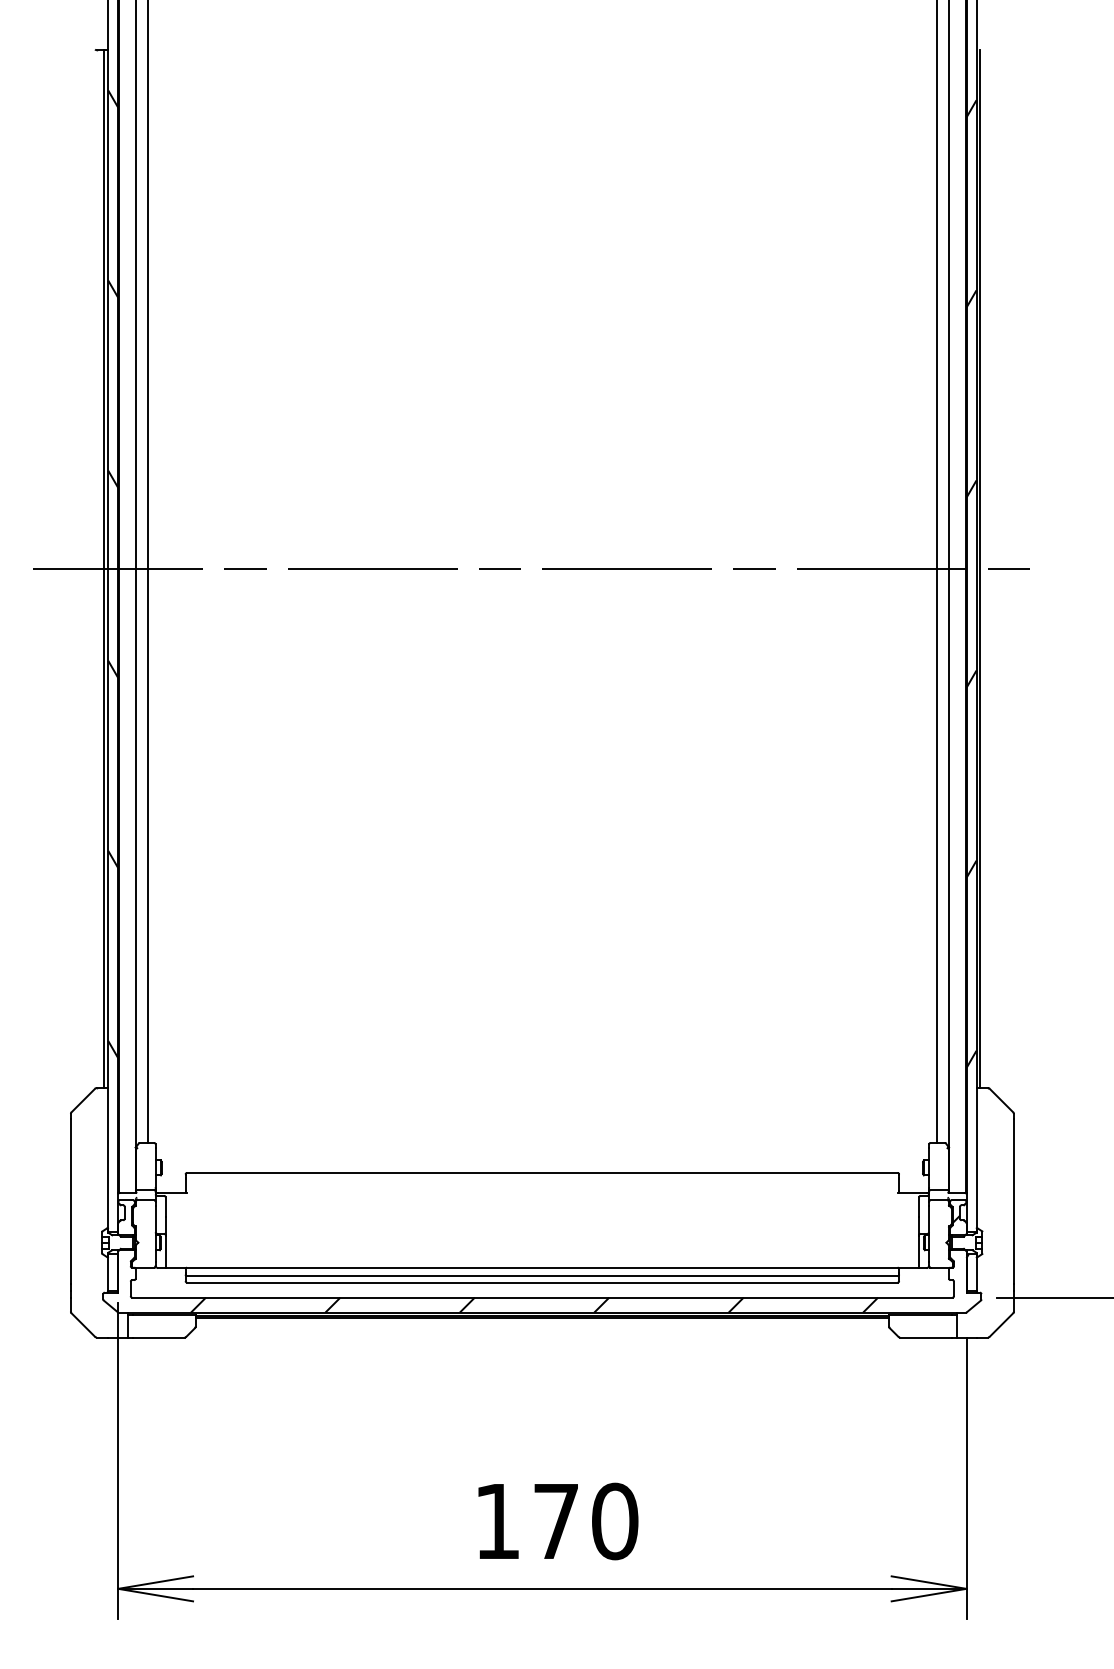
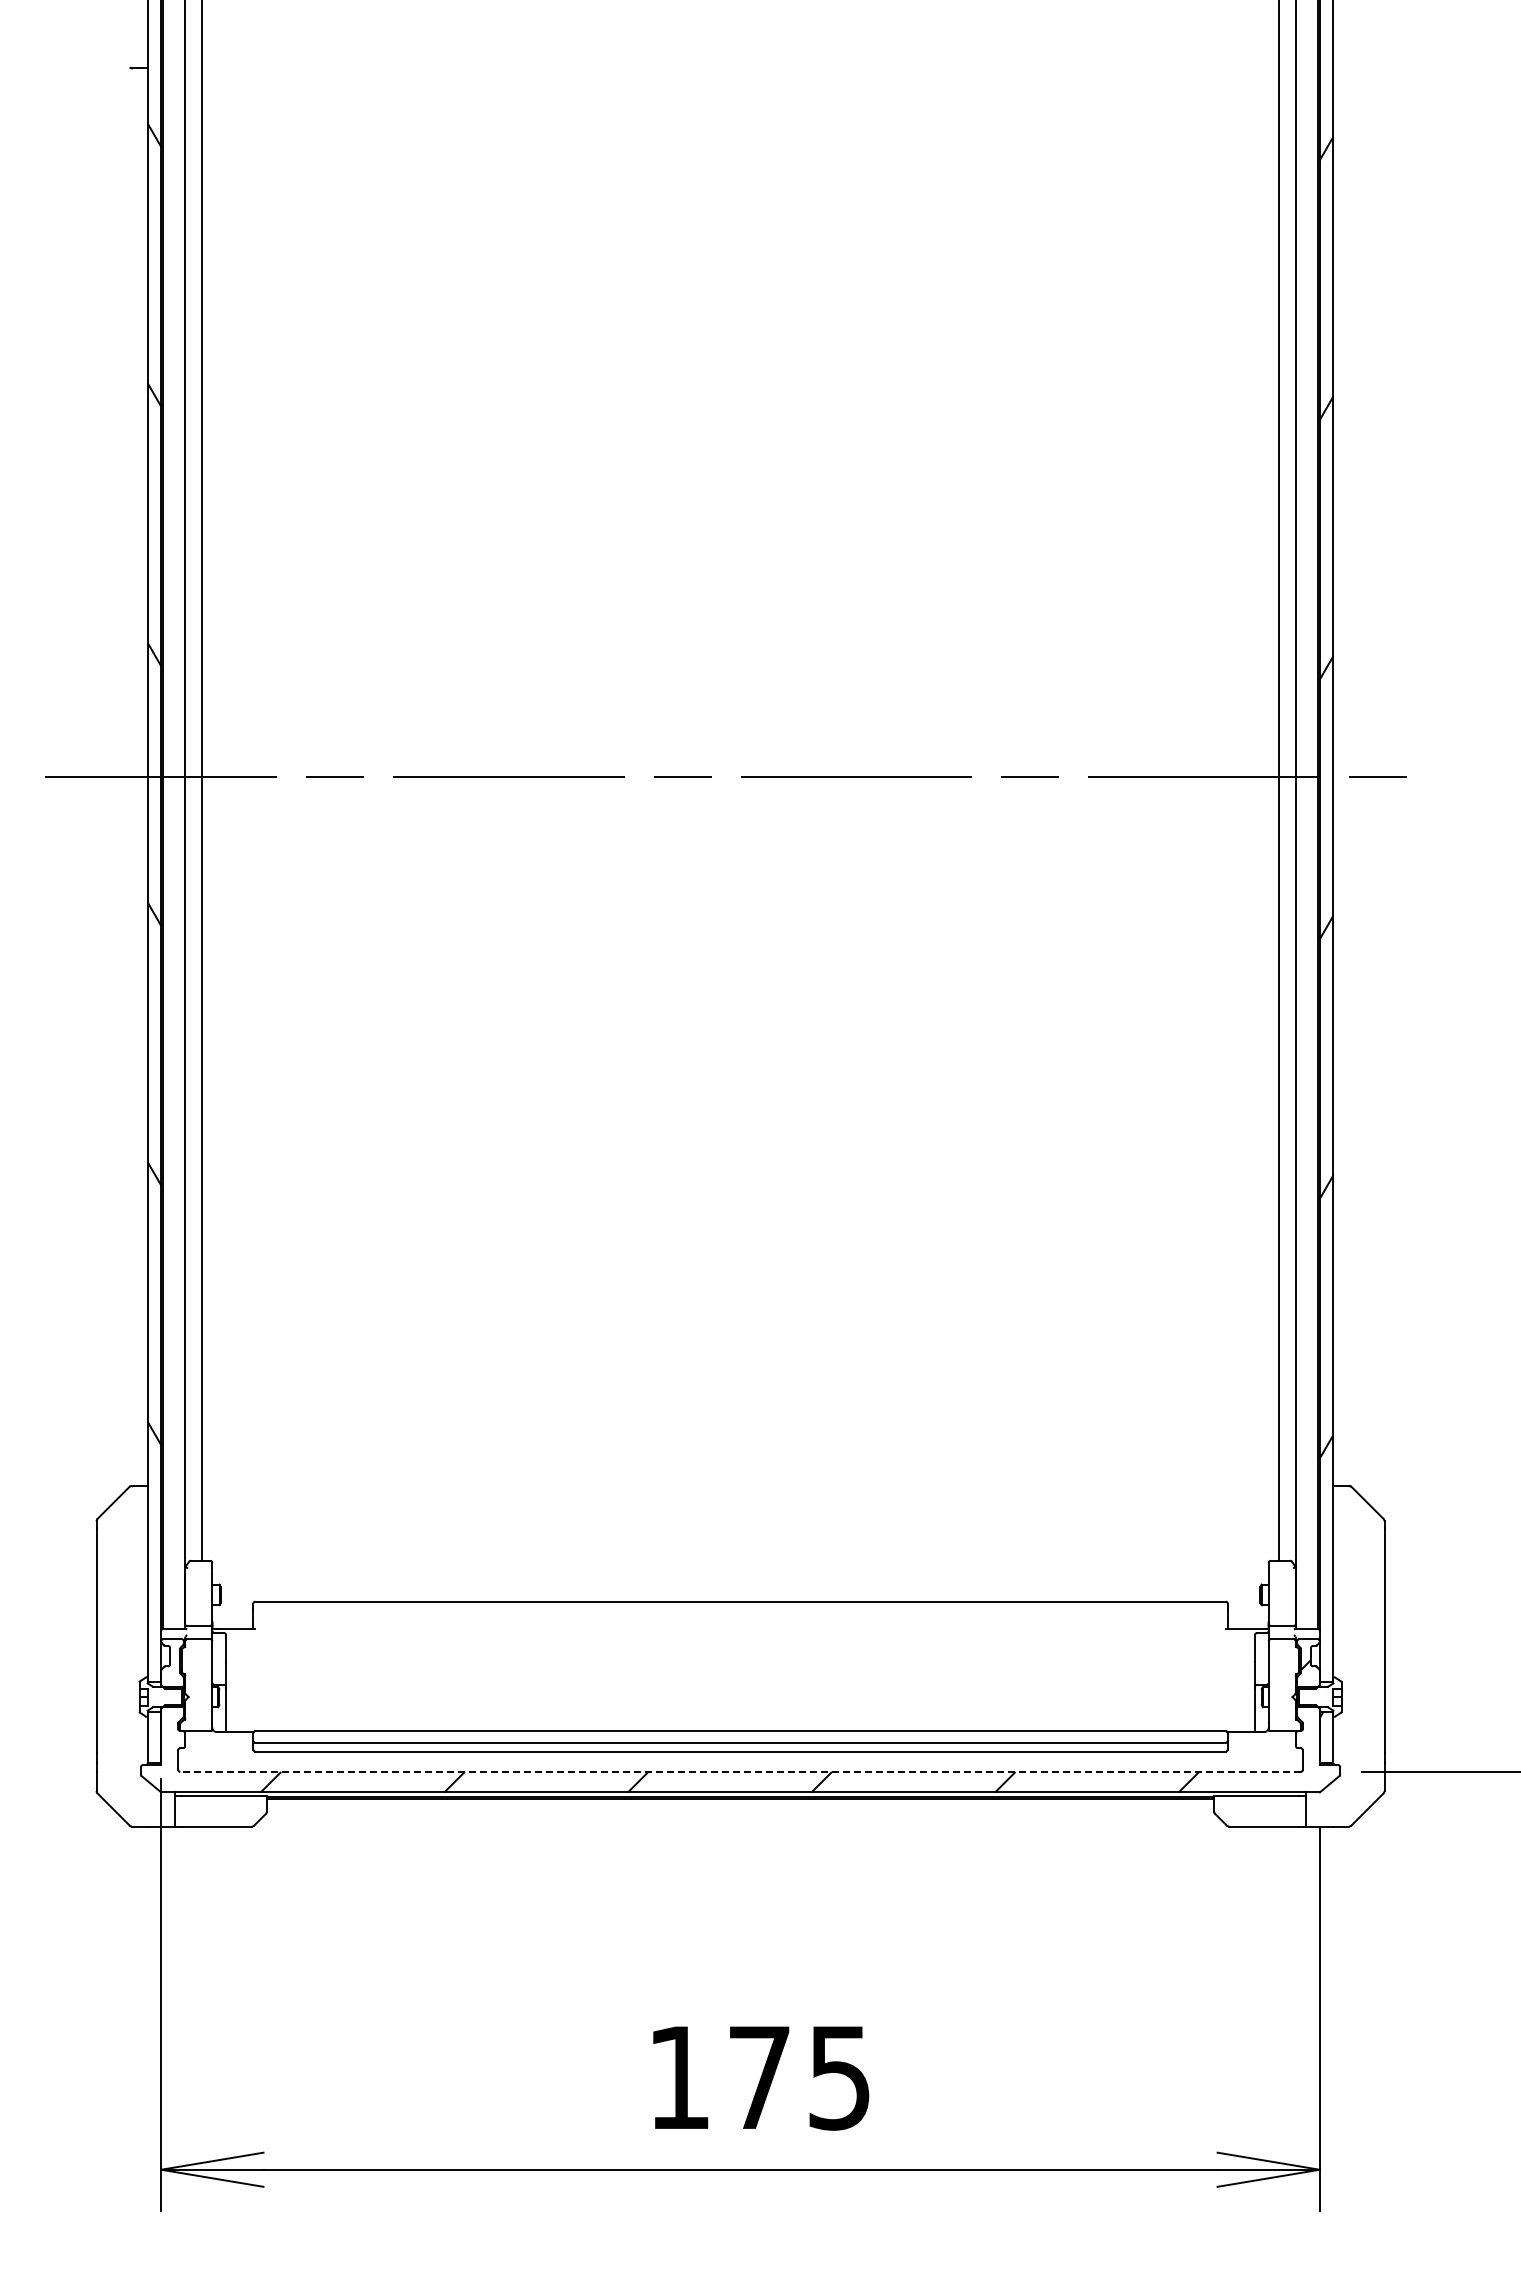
line: (104, 568) -> (142, 776), removed
line: (980, 568) -> (1338, 776), removed
line: (542, 1297) -> (740, 1772), solid -> dashed
text: (614, 1521) -> (839, 2077), 170 -> 175

